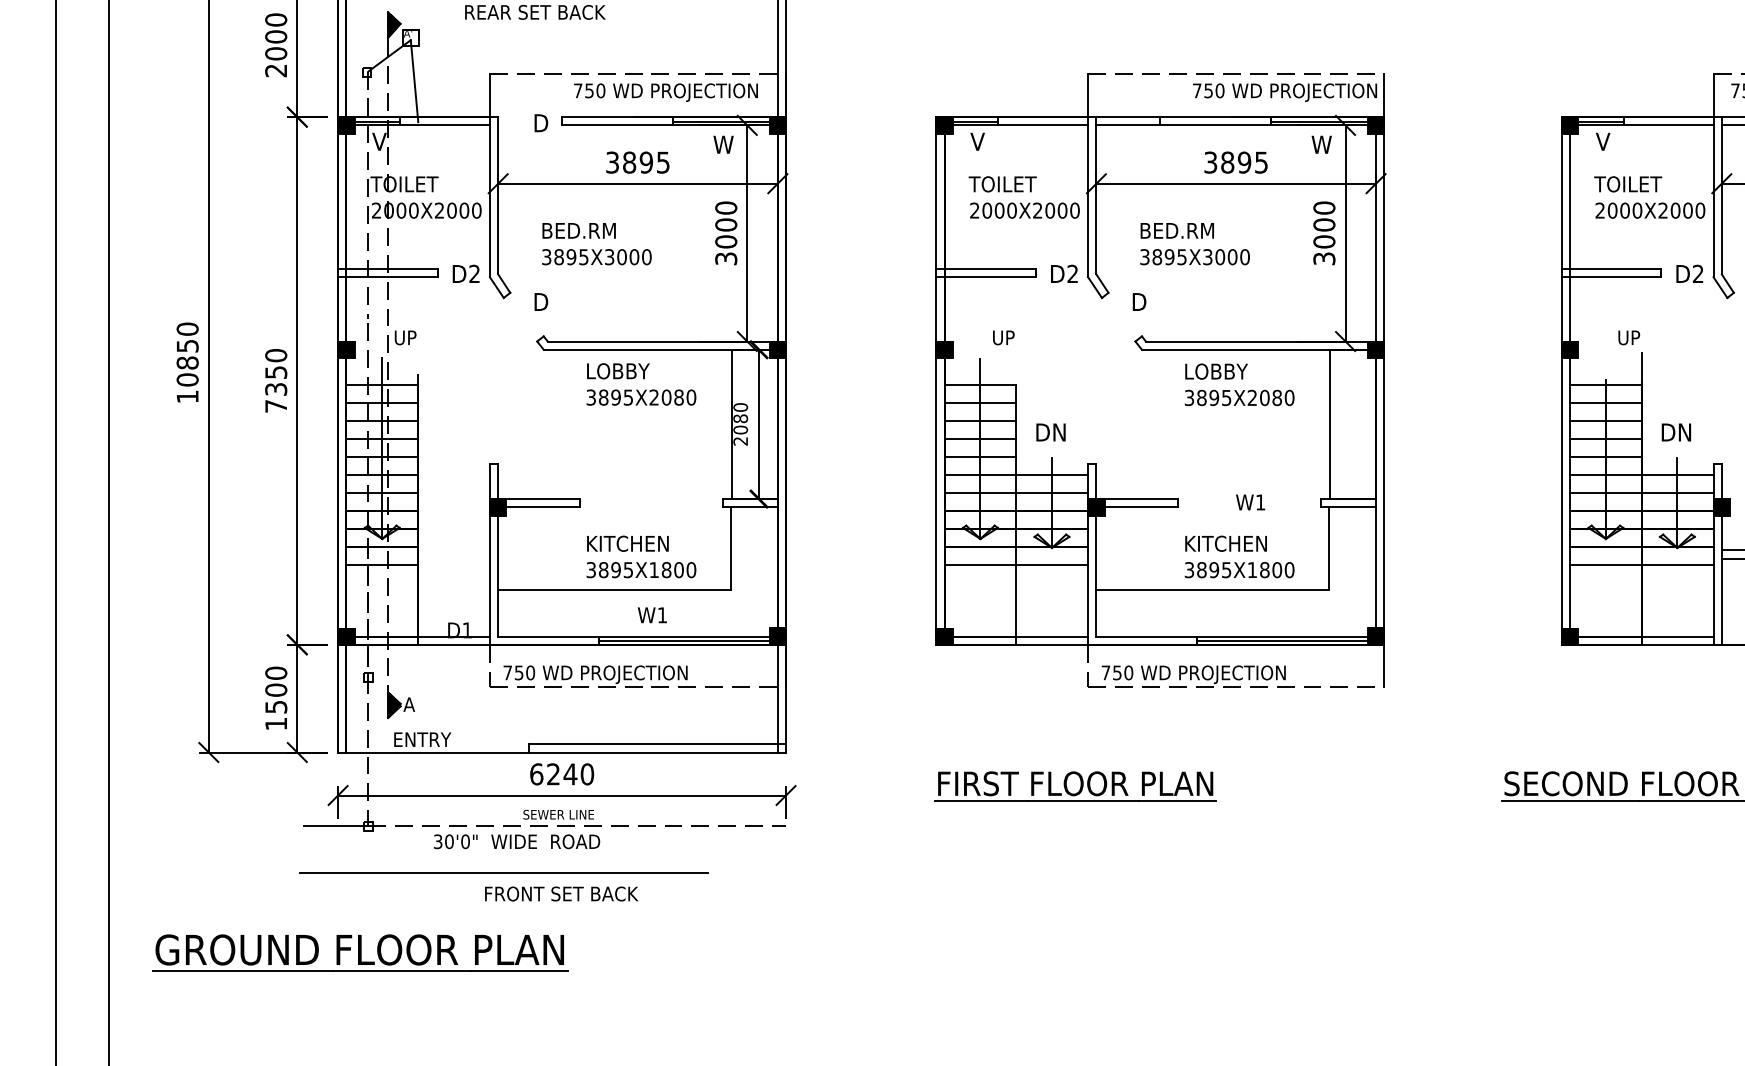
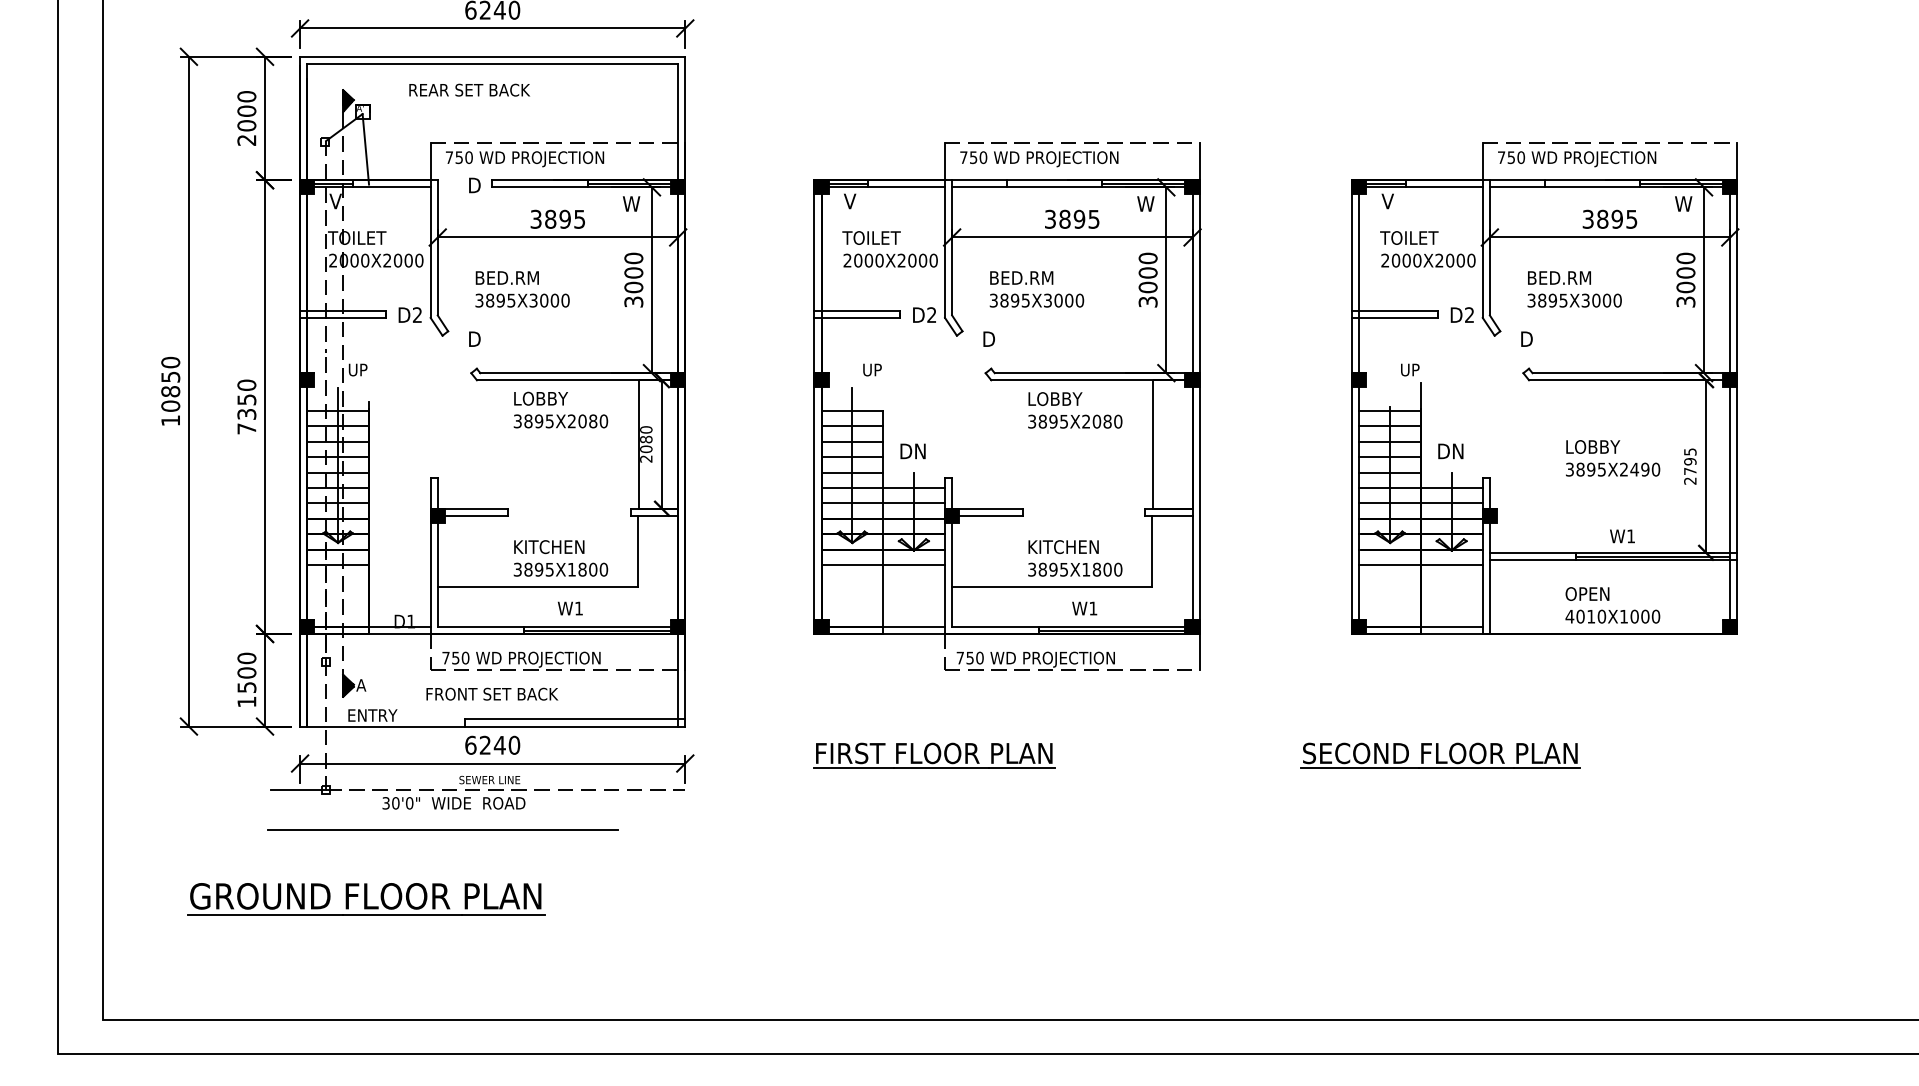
text: (666, 93) -> (525, 159), moved
text: (1285, 93) -> (1039, 159), moved
text: (1250, 502) -> (1084, 608), moved
text: (561, 893) -> (492, 693), moved
part: (360, 953) -> (366, 899), moved

